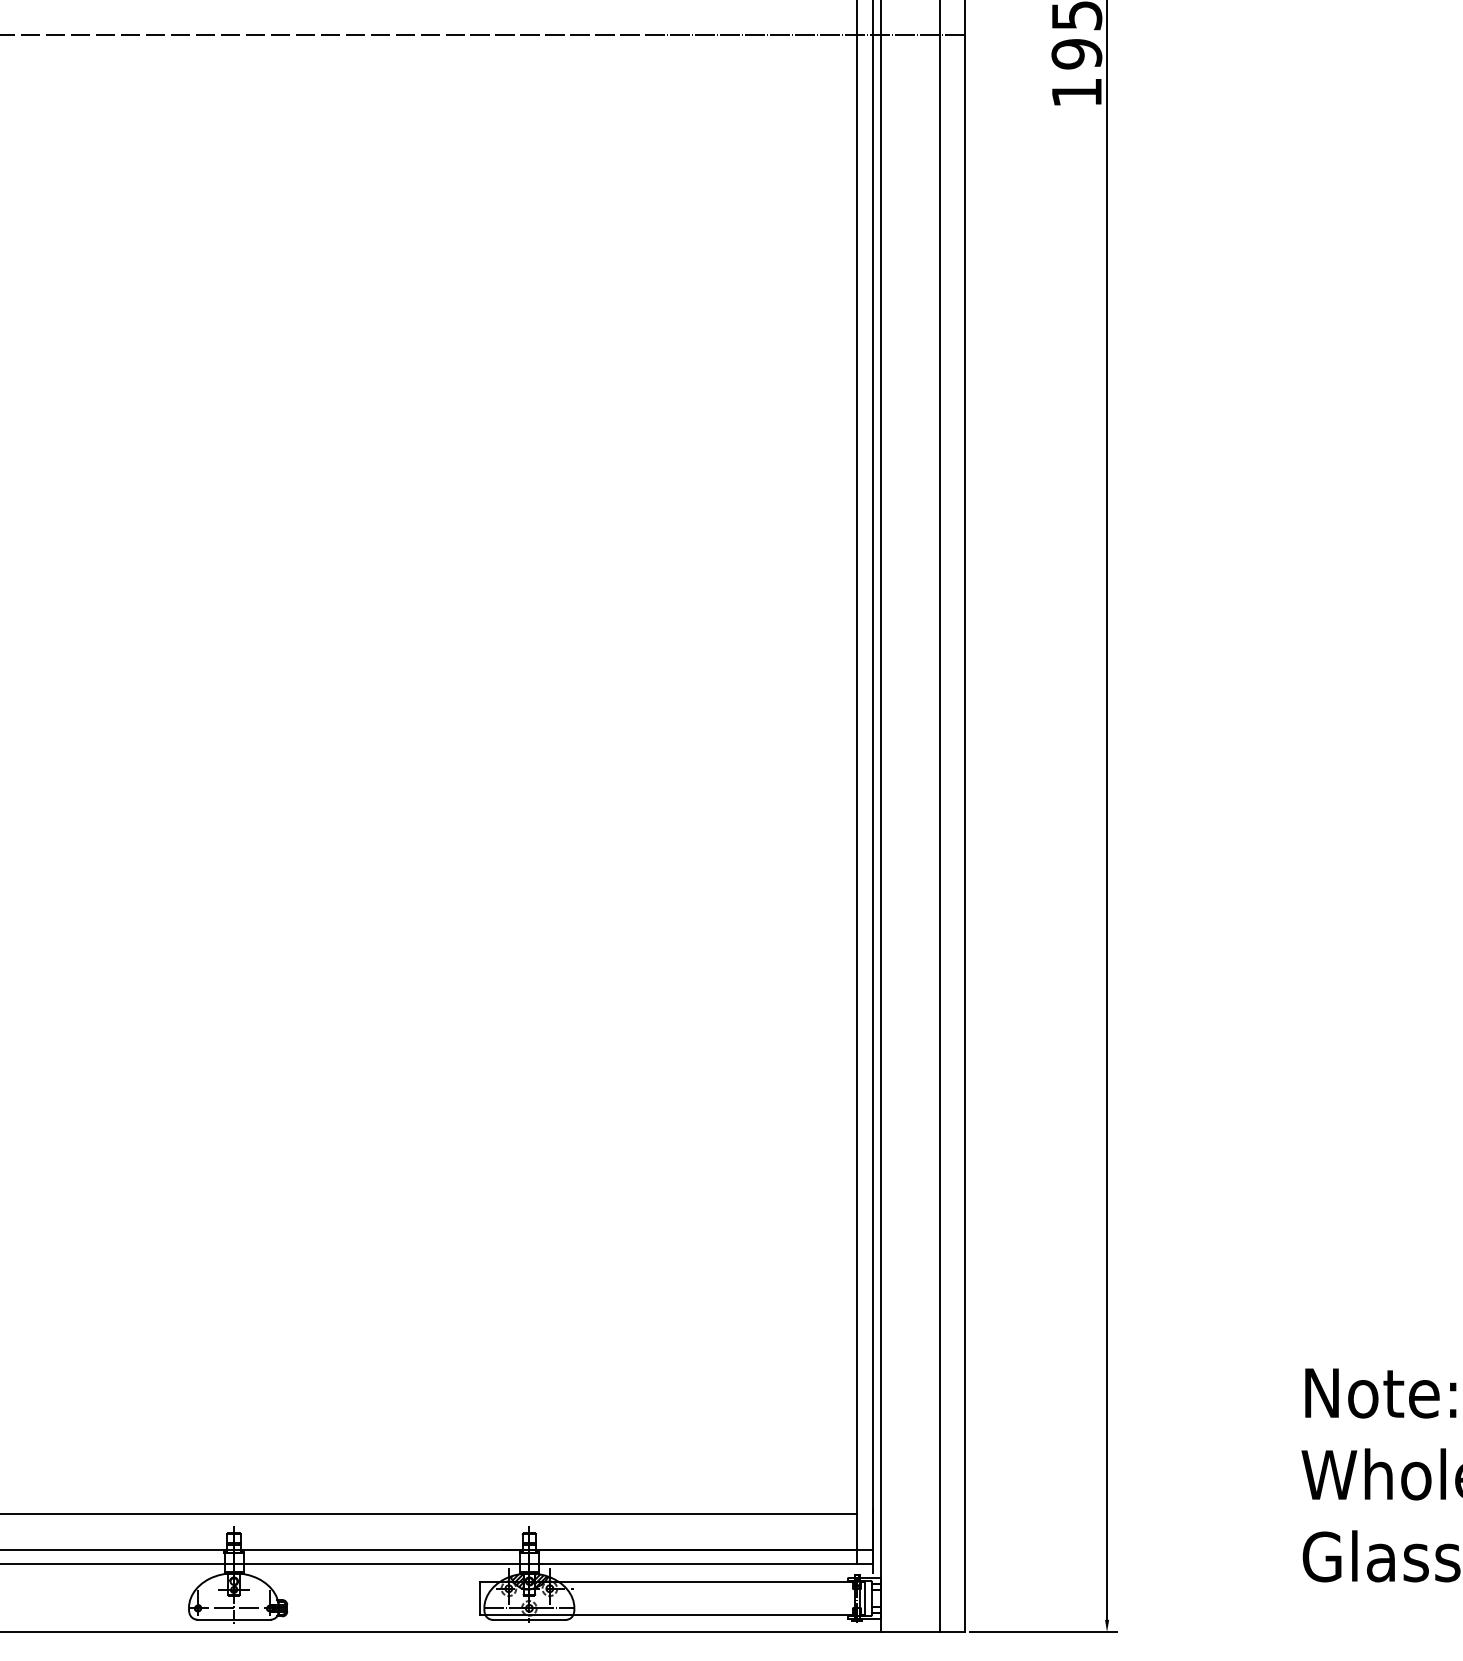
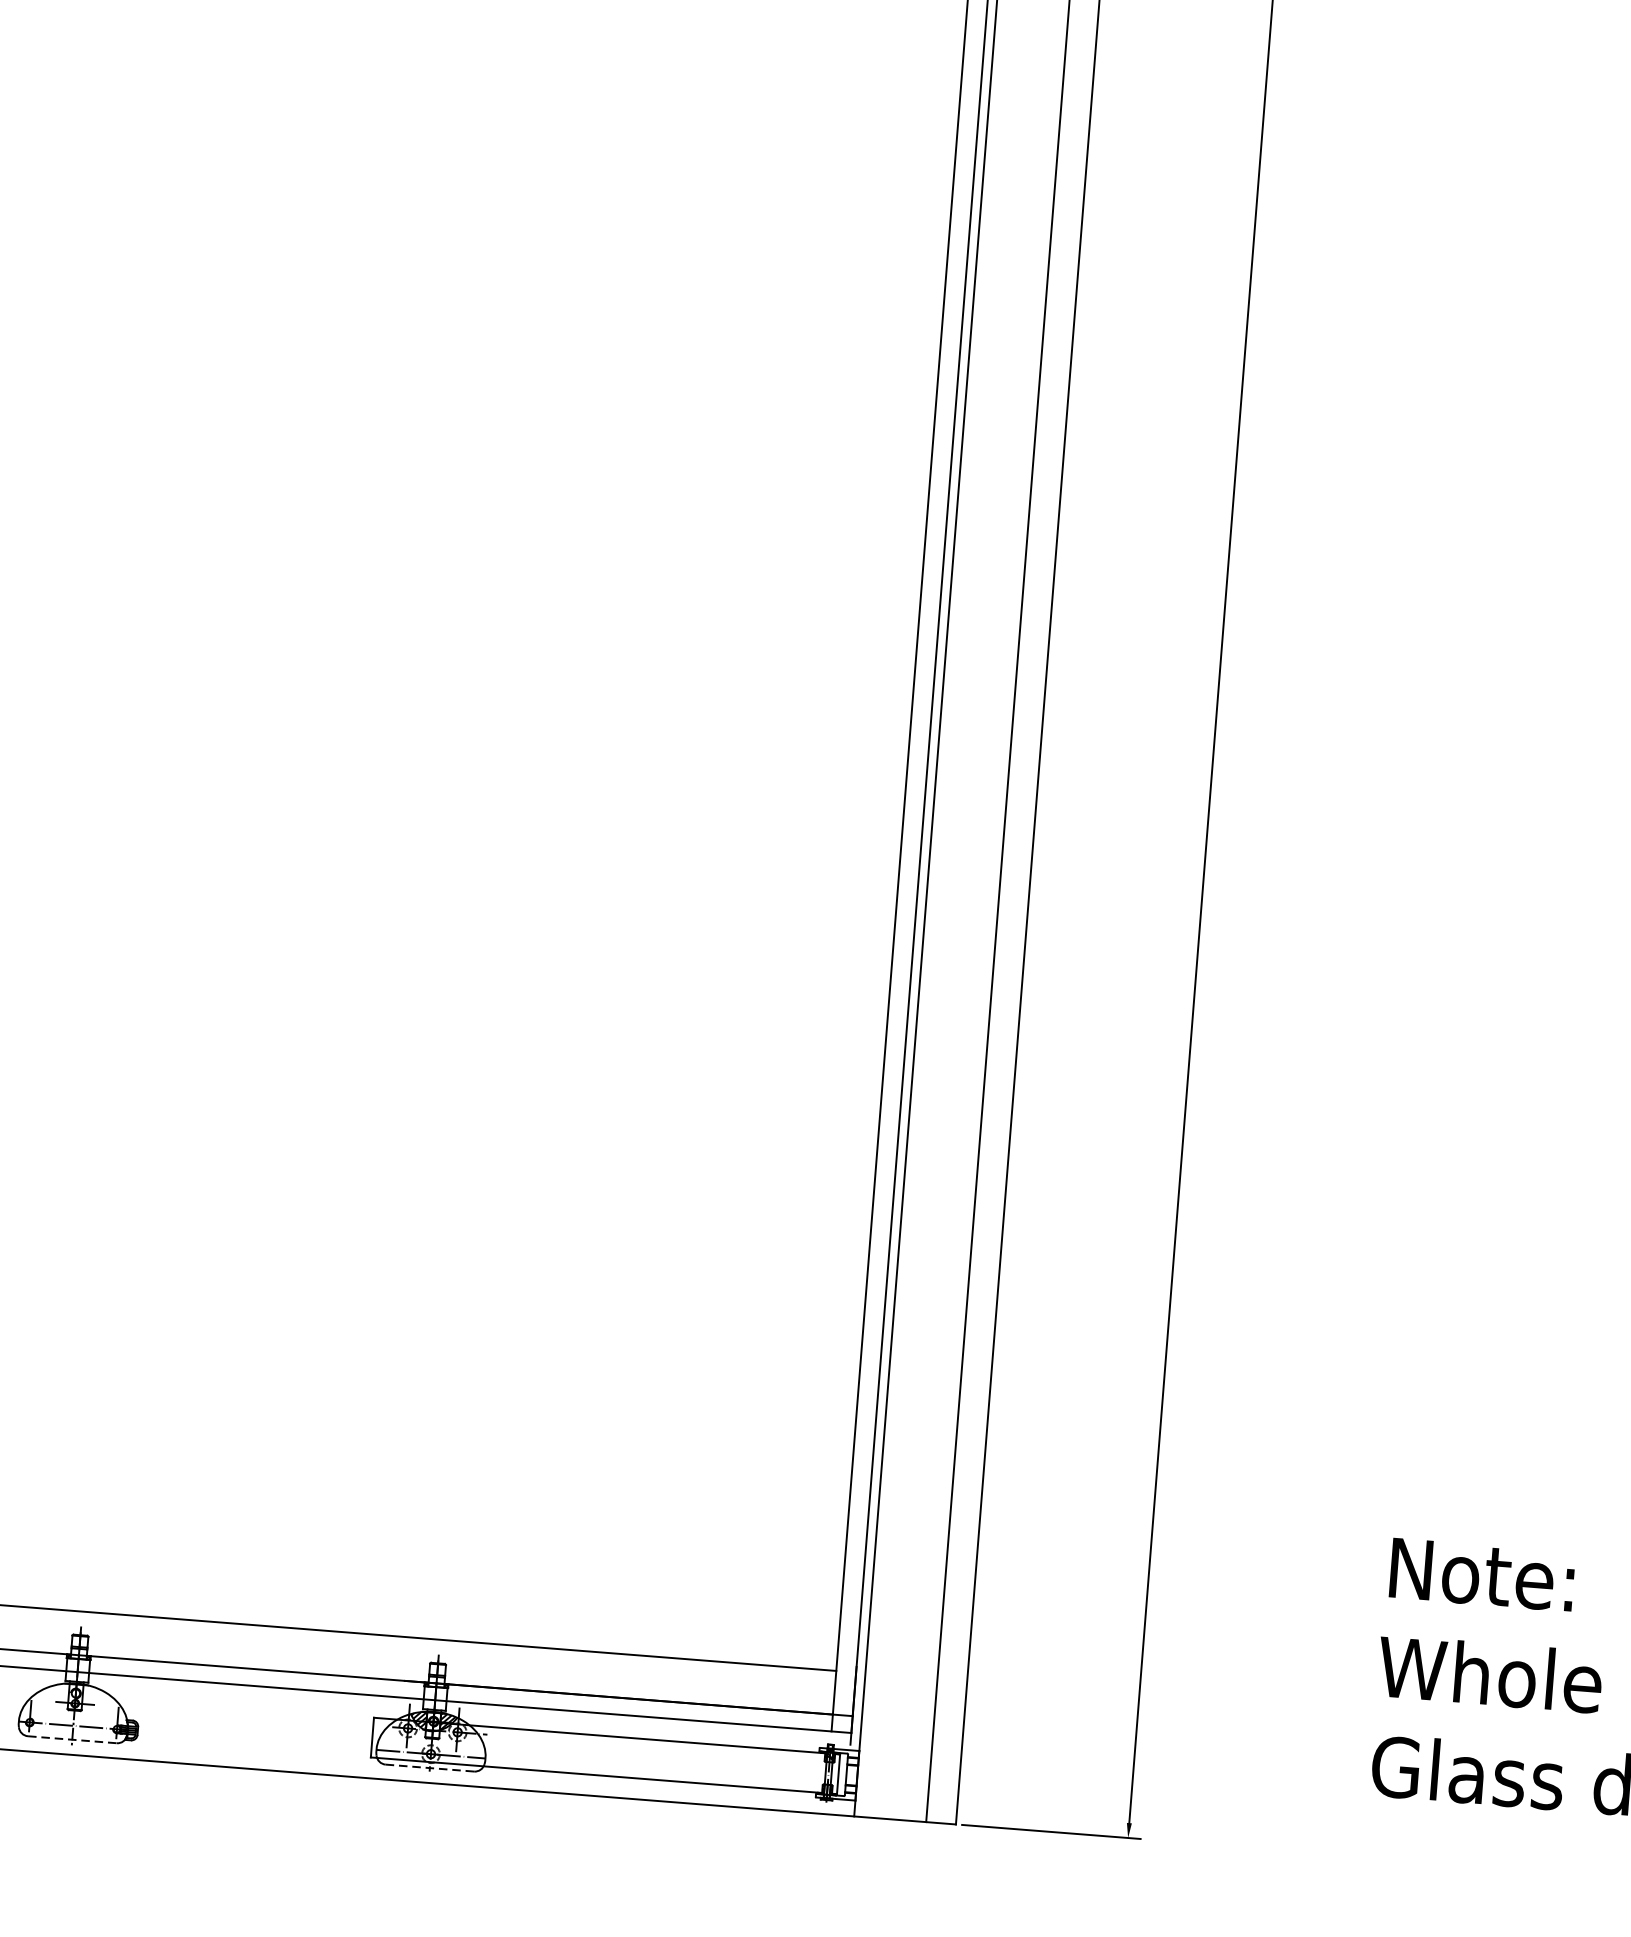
line: (234, 1619) -> (72, 1739), solid -> dashed
line: (529, 1619) -> (430, 1767), solid -> dashed

